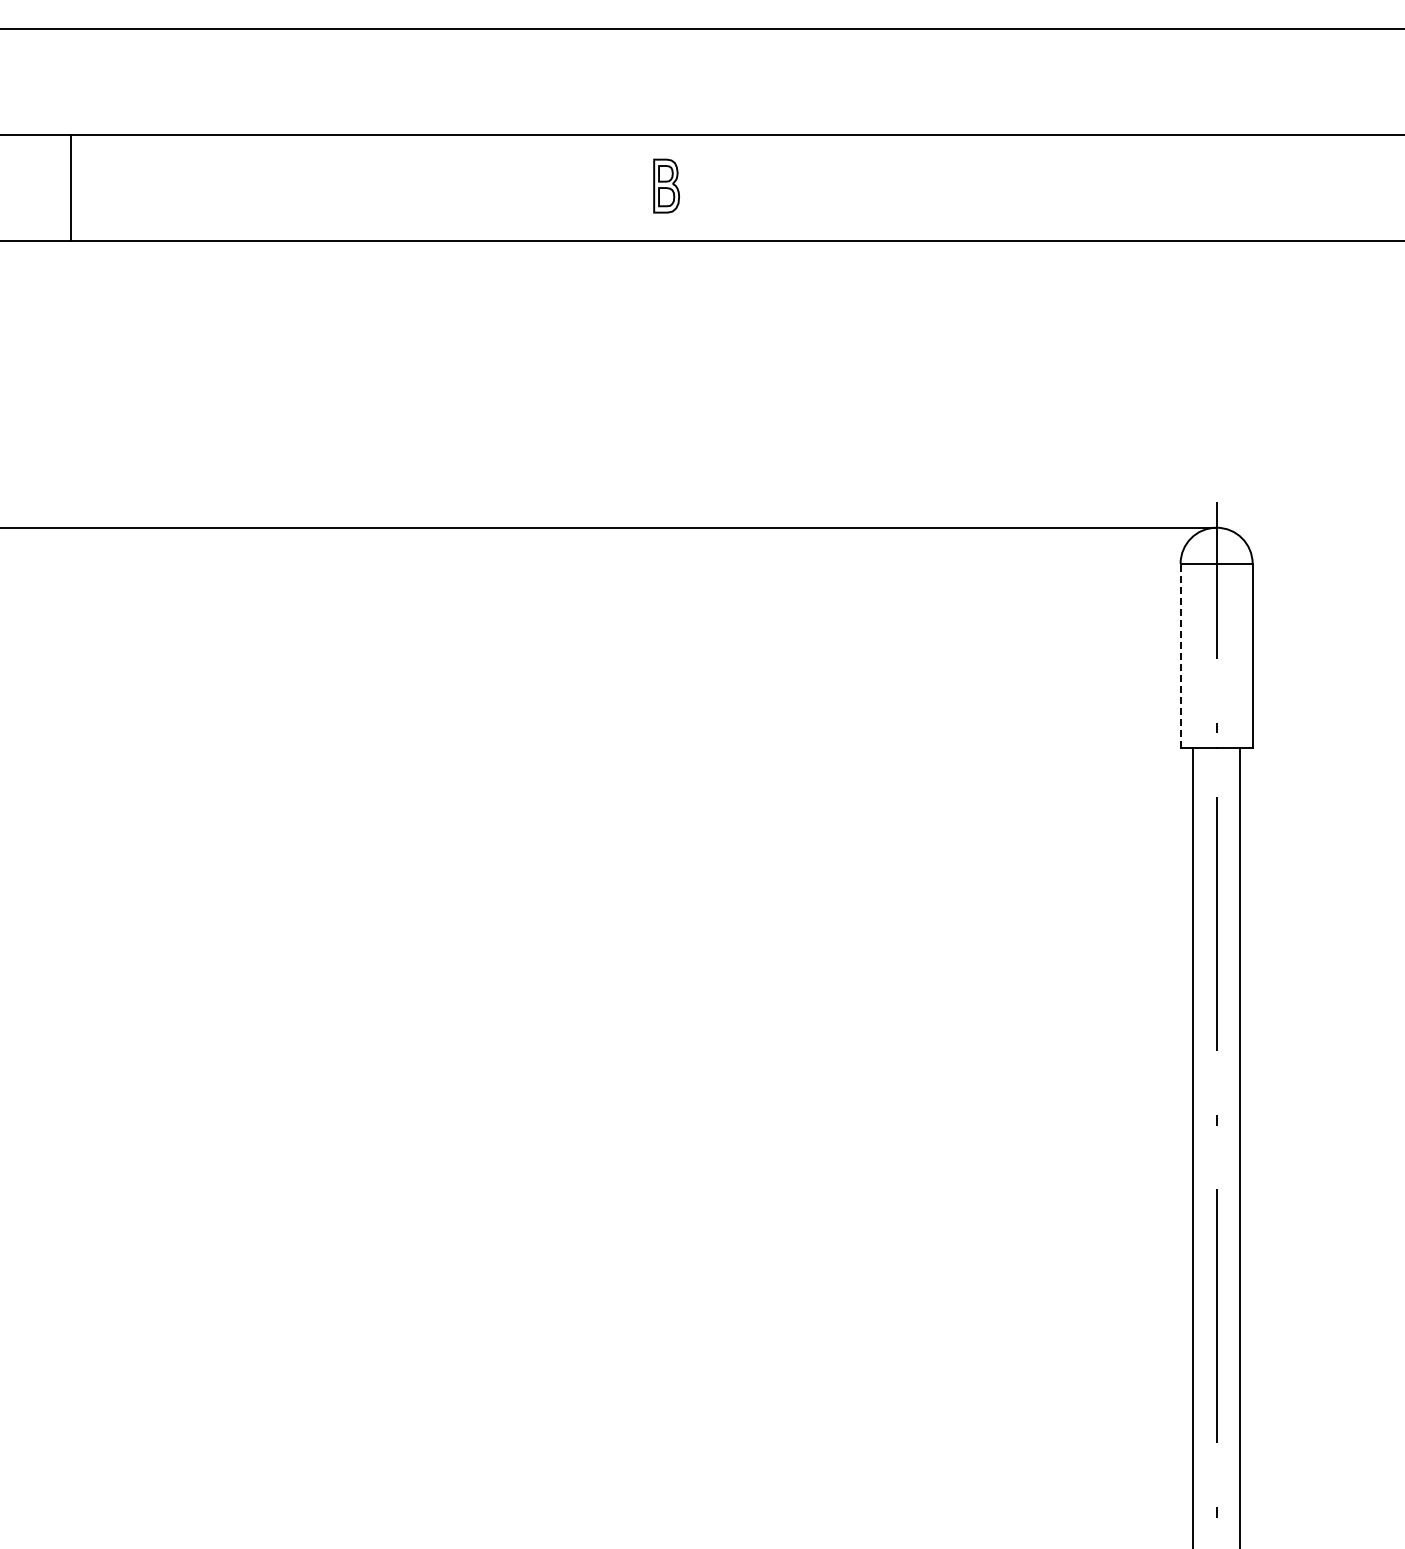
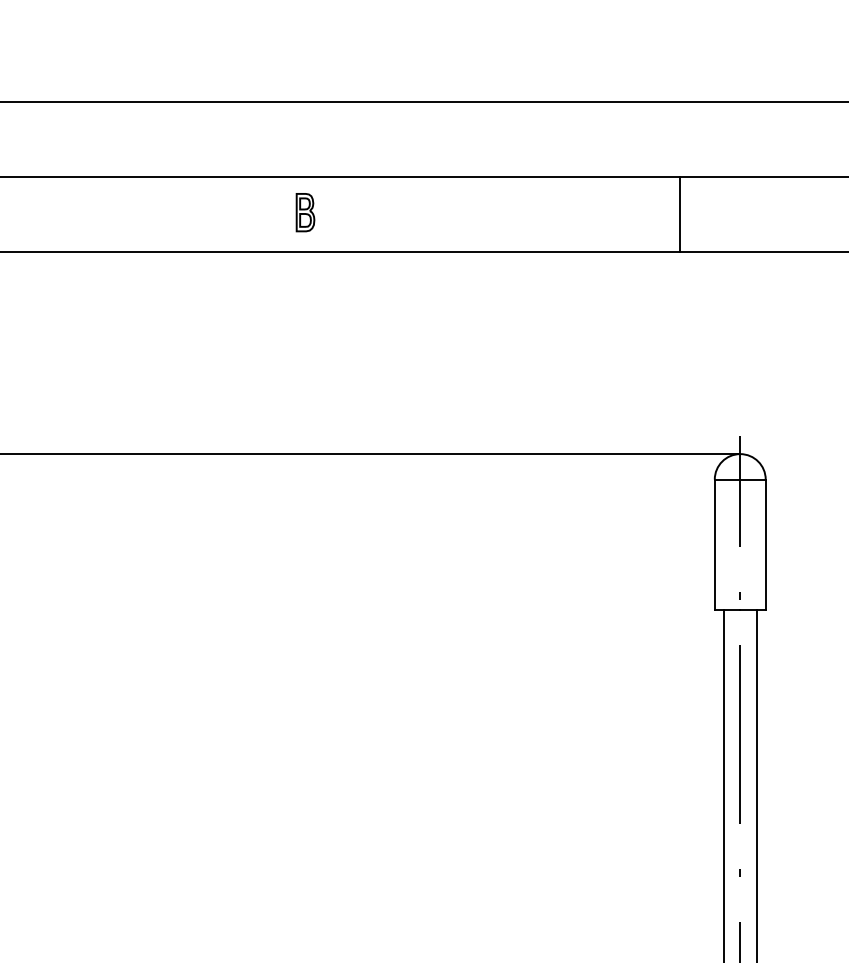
part: (666, 185) -> (305, 212), moved
line: (1131, 188) -> (680, 214), added
line: (1180, 655) -> (714, 544), dashed -> solid

